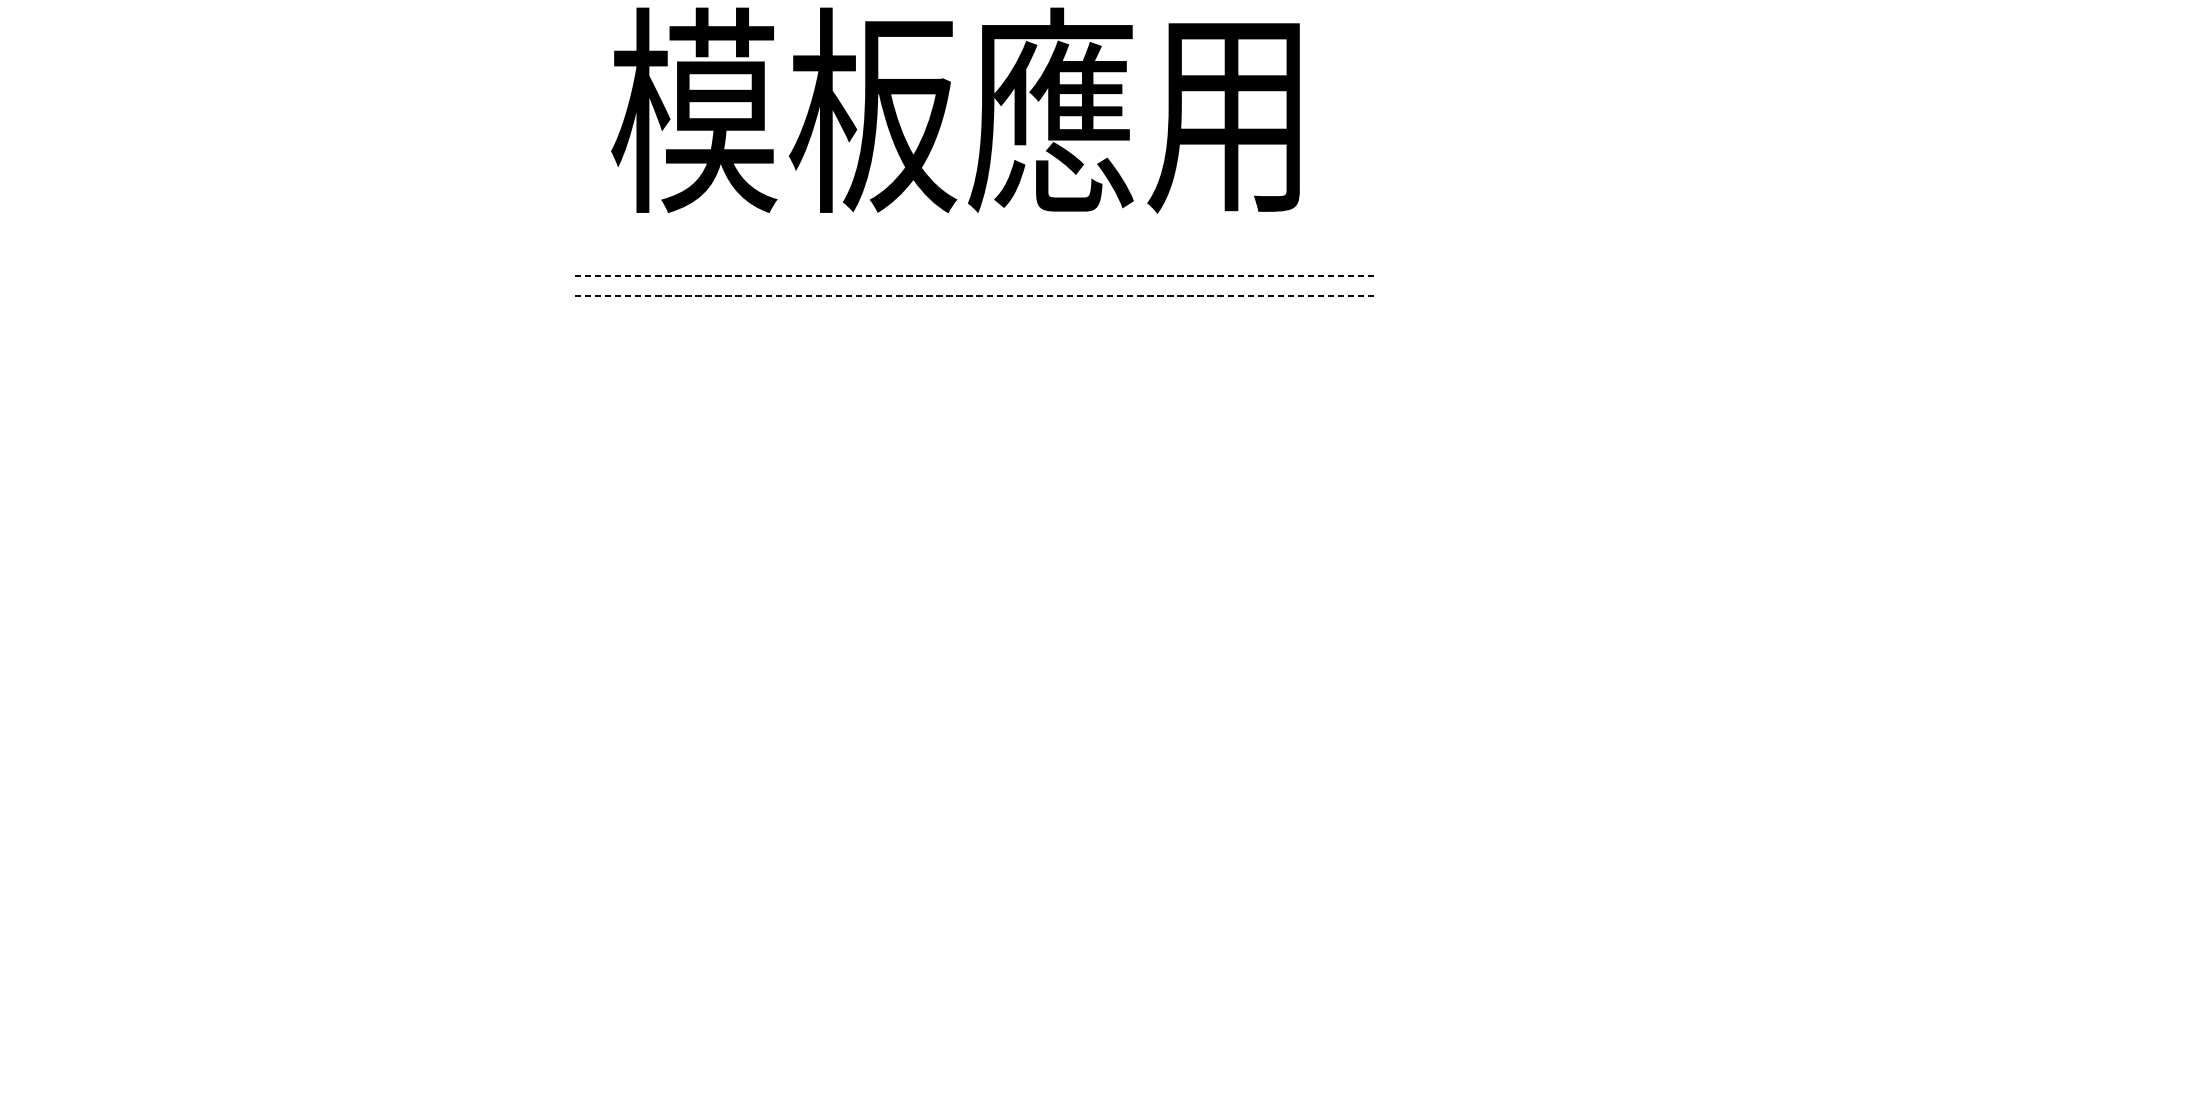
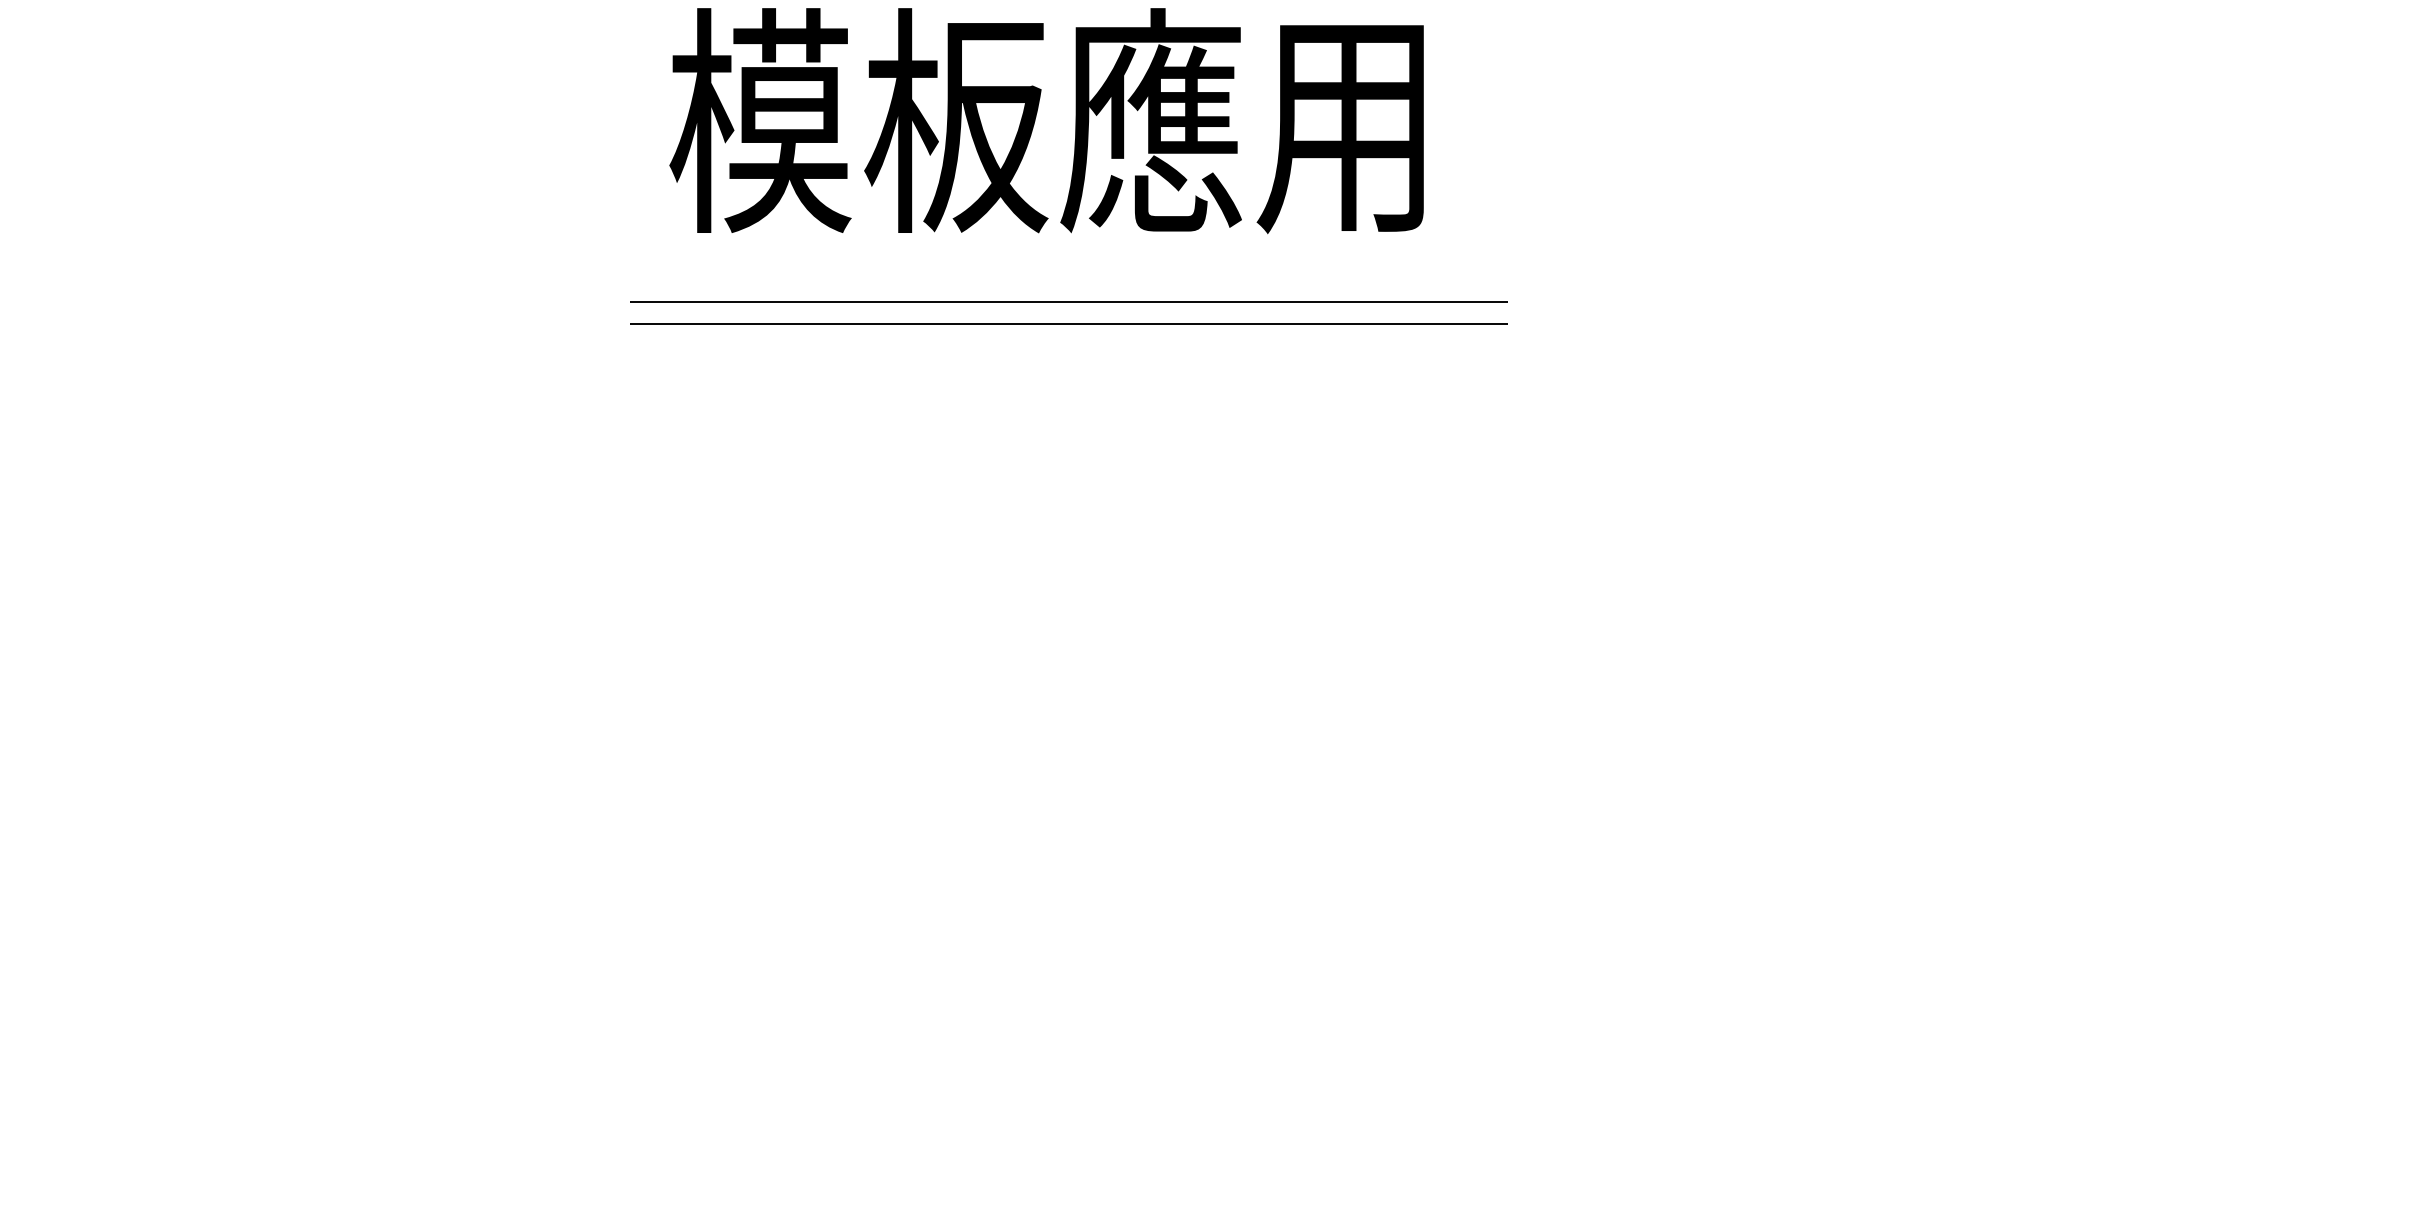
line: (976, 275) -> (1069, 301), dashed -> solid
line: (976, 296) -> (1069, 324), dashed -> solid

